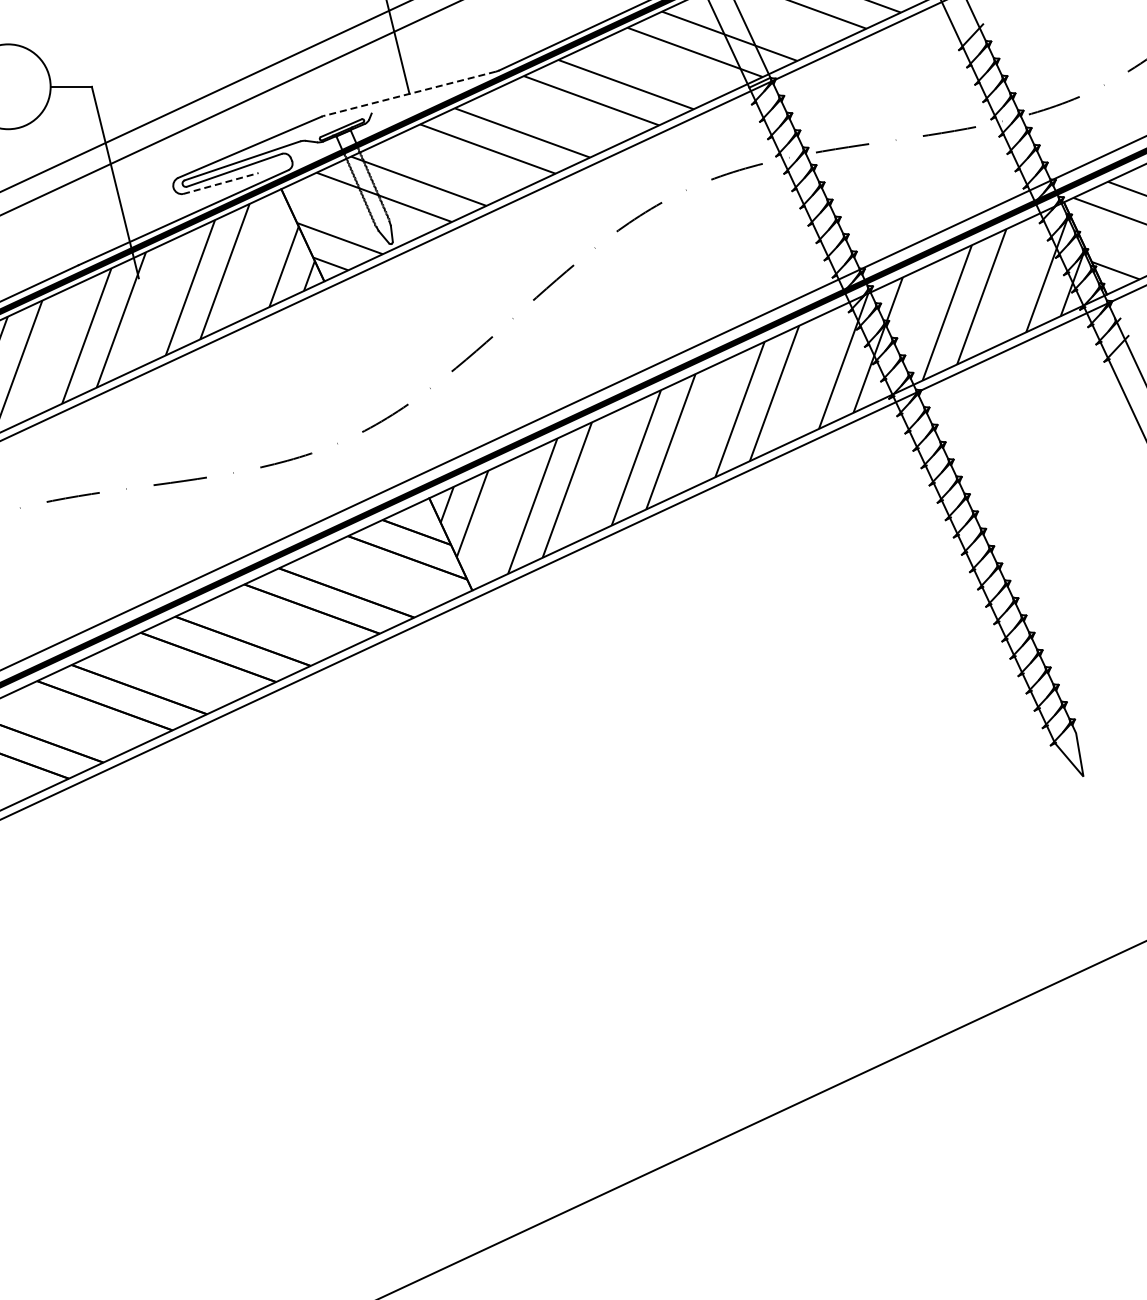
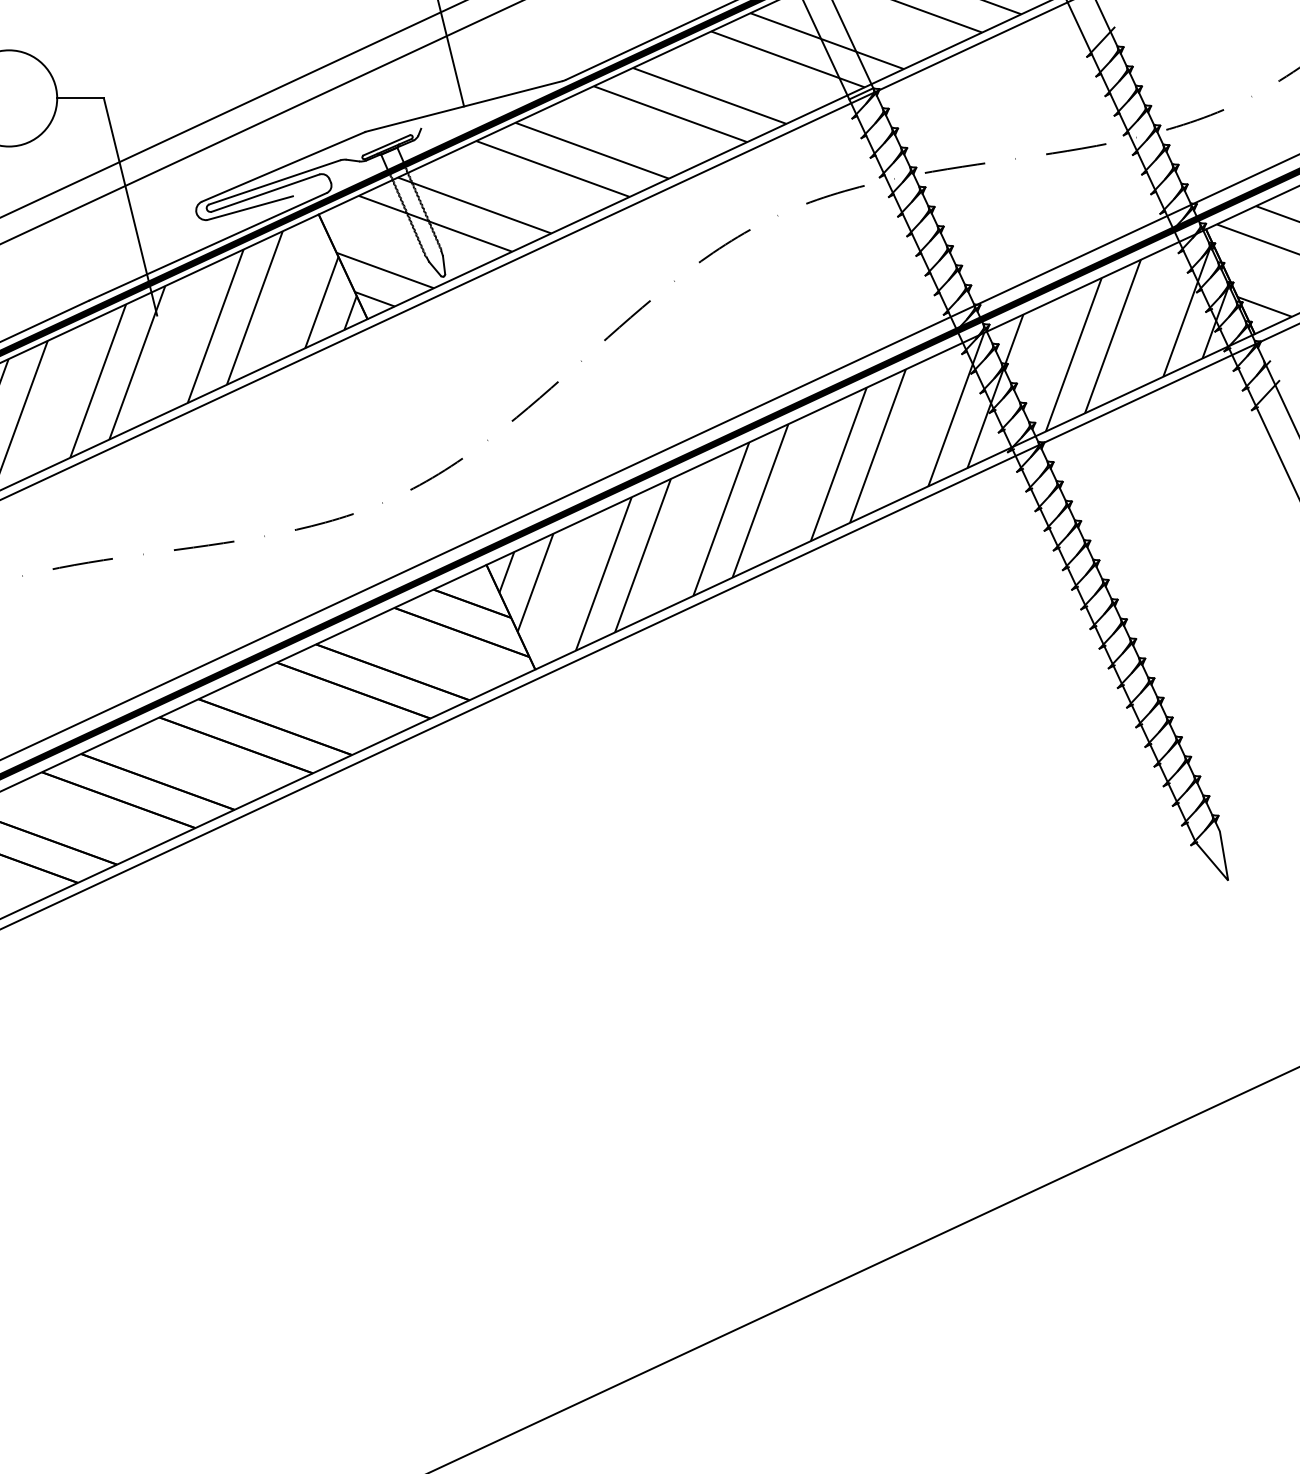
line: (409, 94) -> (464, 107), dashed -> solid
line: (221, 183) -> (250, 208), dashed -> solid

